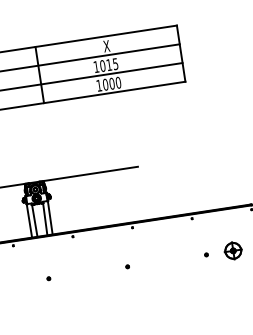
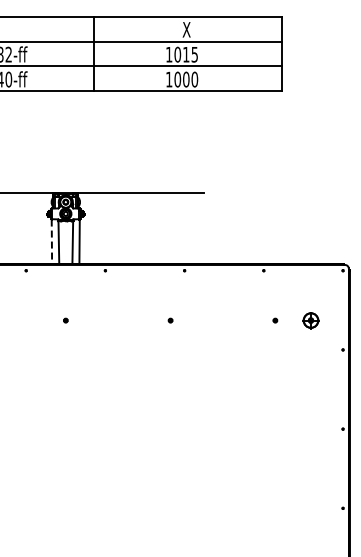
line: (29, 221) -> (51, 242), solid -> dashed
part: (232, 250) -> (310, 320), size x0.7

